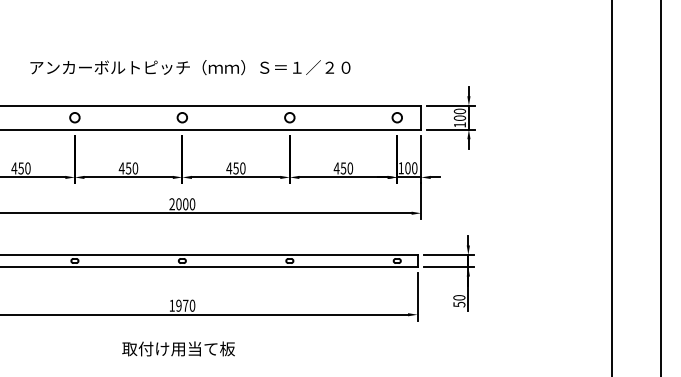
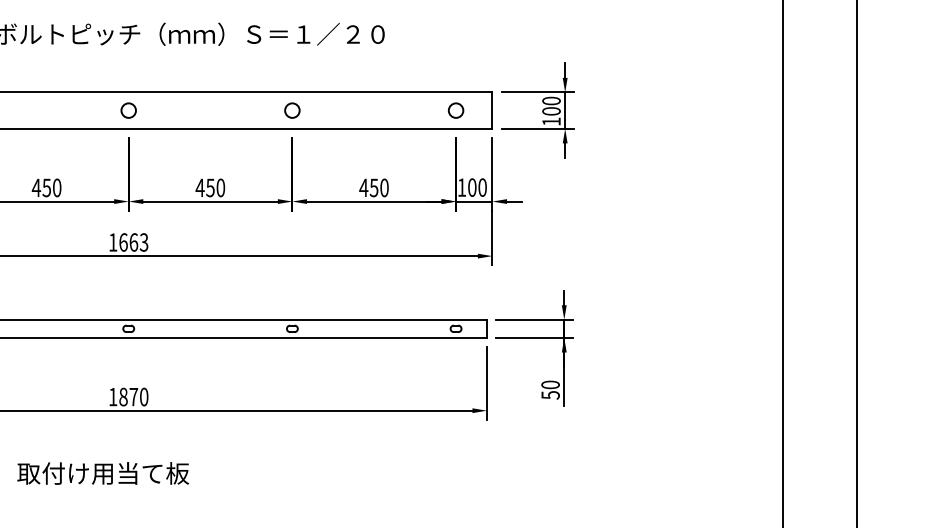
text: (182, 204) -> (128, 242), 2000 -> 1663
text: (178, 305) -> (122, 396), 1970 -> 1870
text: (178, 348) -> (103, 472), moved

